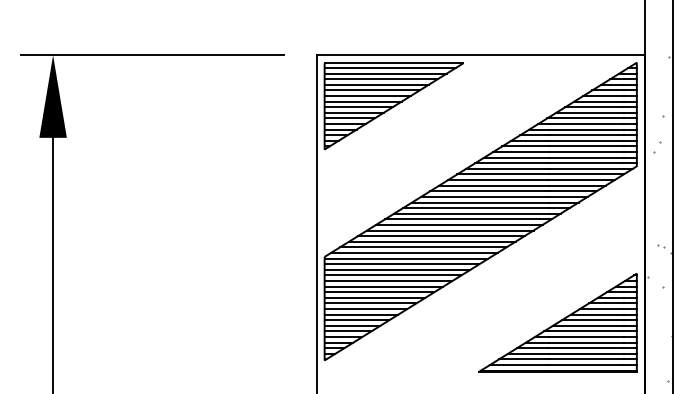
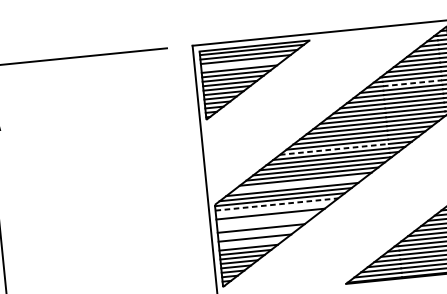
line: (376, 84) -> (242, 64), removed
line: (587, 129) -> (413, 83), solid -> dashed
line: (480, 202) -> (334, 149), solid -> dashed
line: (431, 241) -> (298, 184), removed
line: (402, 264) -> (277, 204), solid -> dashed
line: (397, 269) -> (273, 209), removed
line: (388, 281) -> (267, 219), removed
line: (383, 286) -> (263, 223), removed
line: (374, 297) -> (257, 233), removed
line: (365, 309) -> (251, 243), removed

